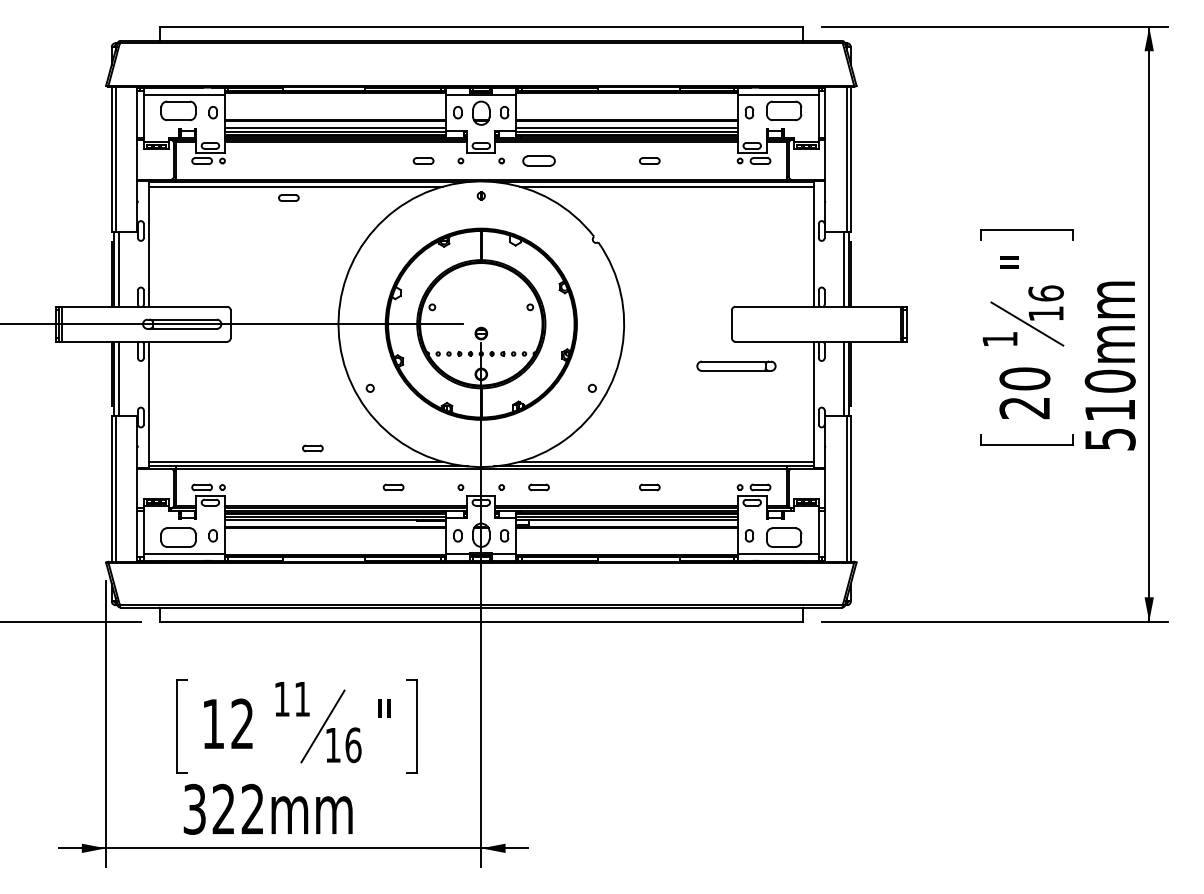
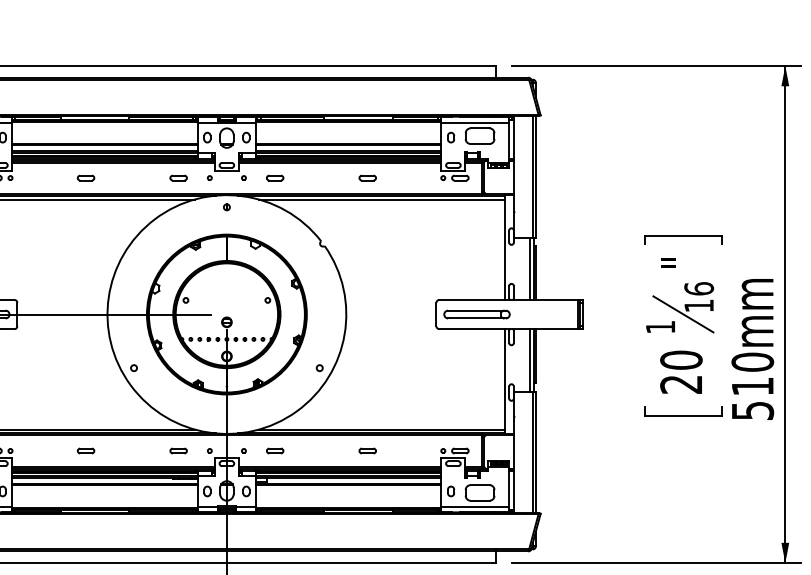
part: (538, 160) -> (274, 177), size x0.62
part: (288, 197) -> (85, 177), moved
part: (736, 365) -> (477, 313), moved
part: (312, 448) -> (85, 451), moved
part: (393, 487) -> (178, 451), moved

